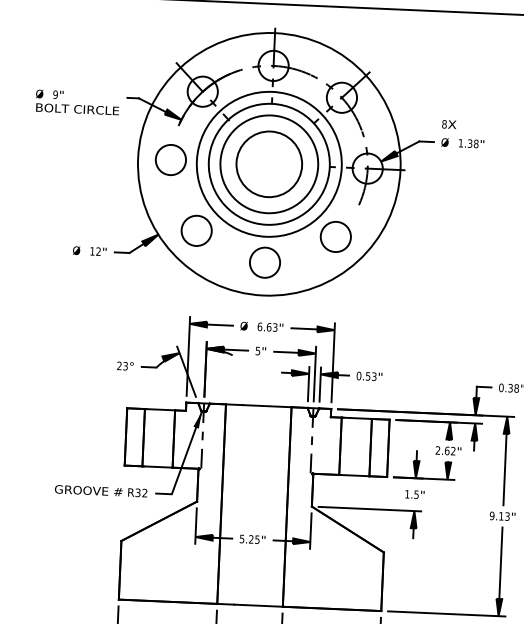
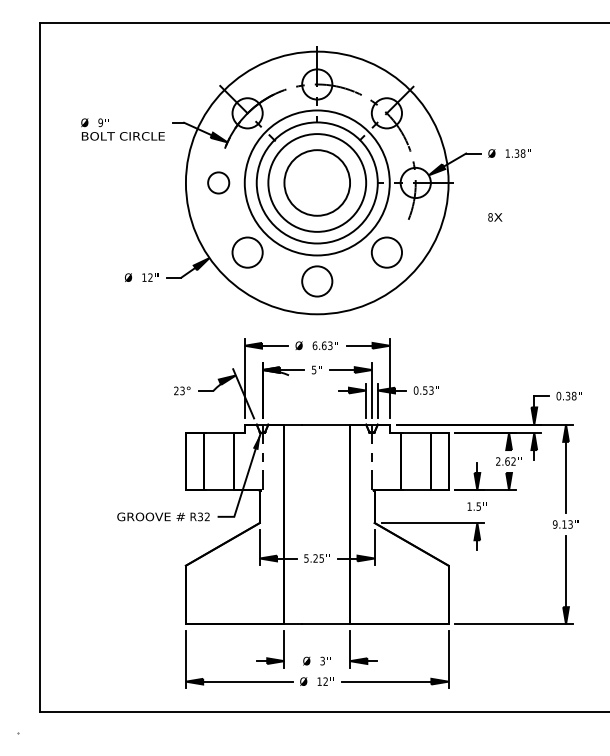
text: (449, 124) -> (495, 217), moved
circle: (170, 159) -> (218, 182), size x0.7

